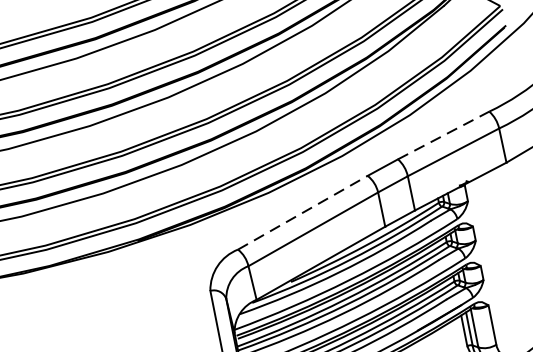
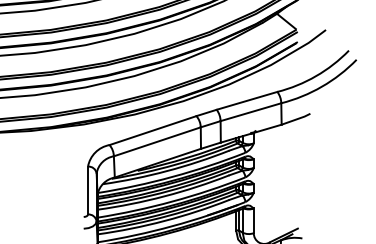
line: (444, 134) -> (247, 100), dashed -> solid
line: (303, 212) -> (153, 130), dashed -> solid

